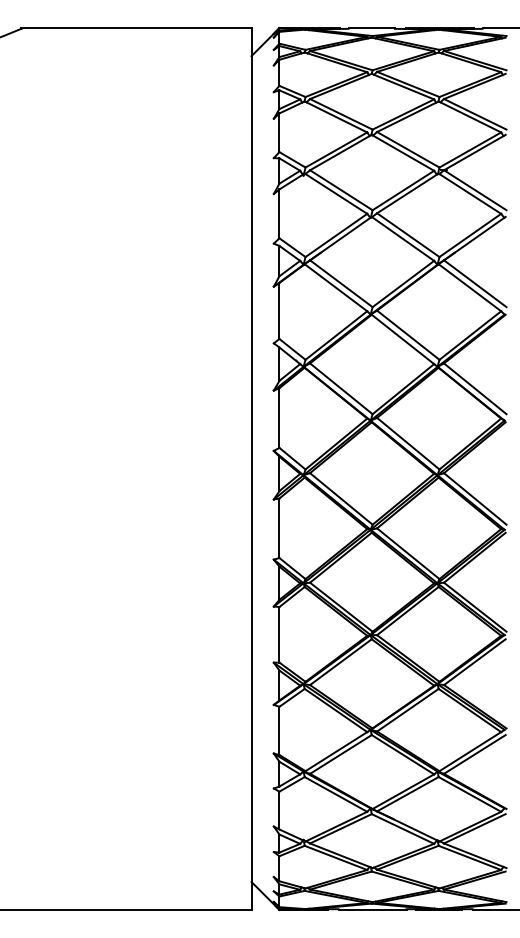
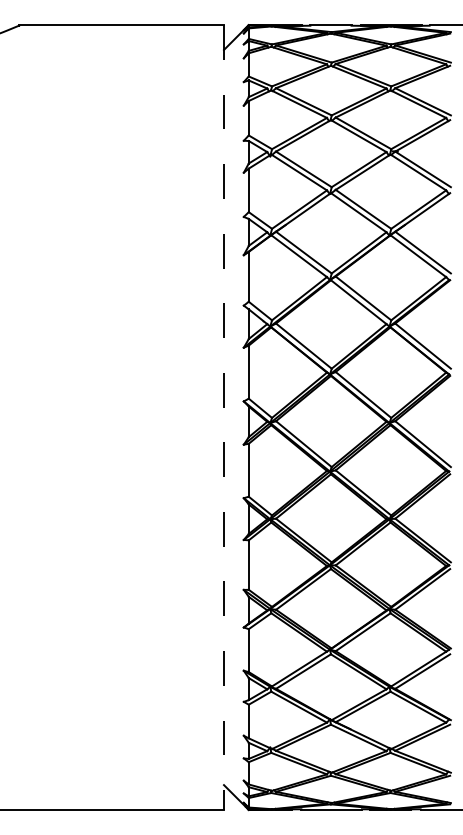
line: (251, 470) -> (223, 418), solid -> dashed

